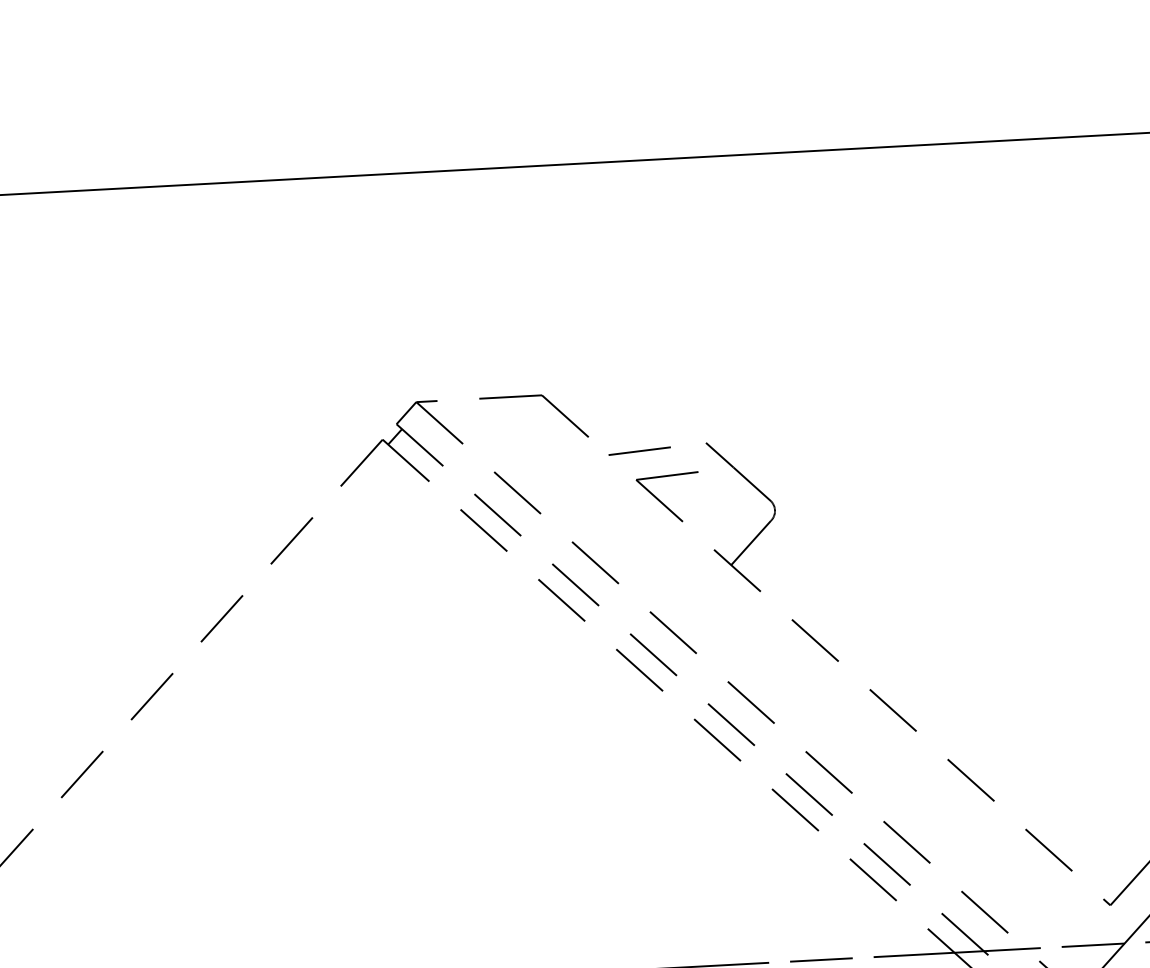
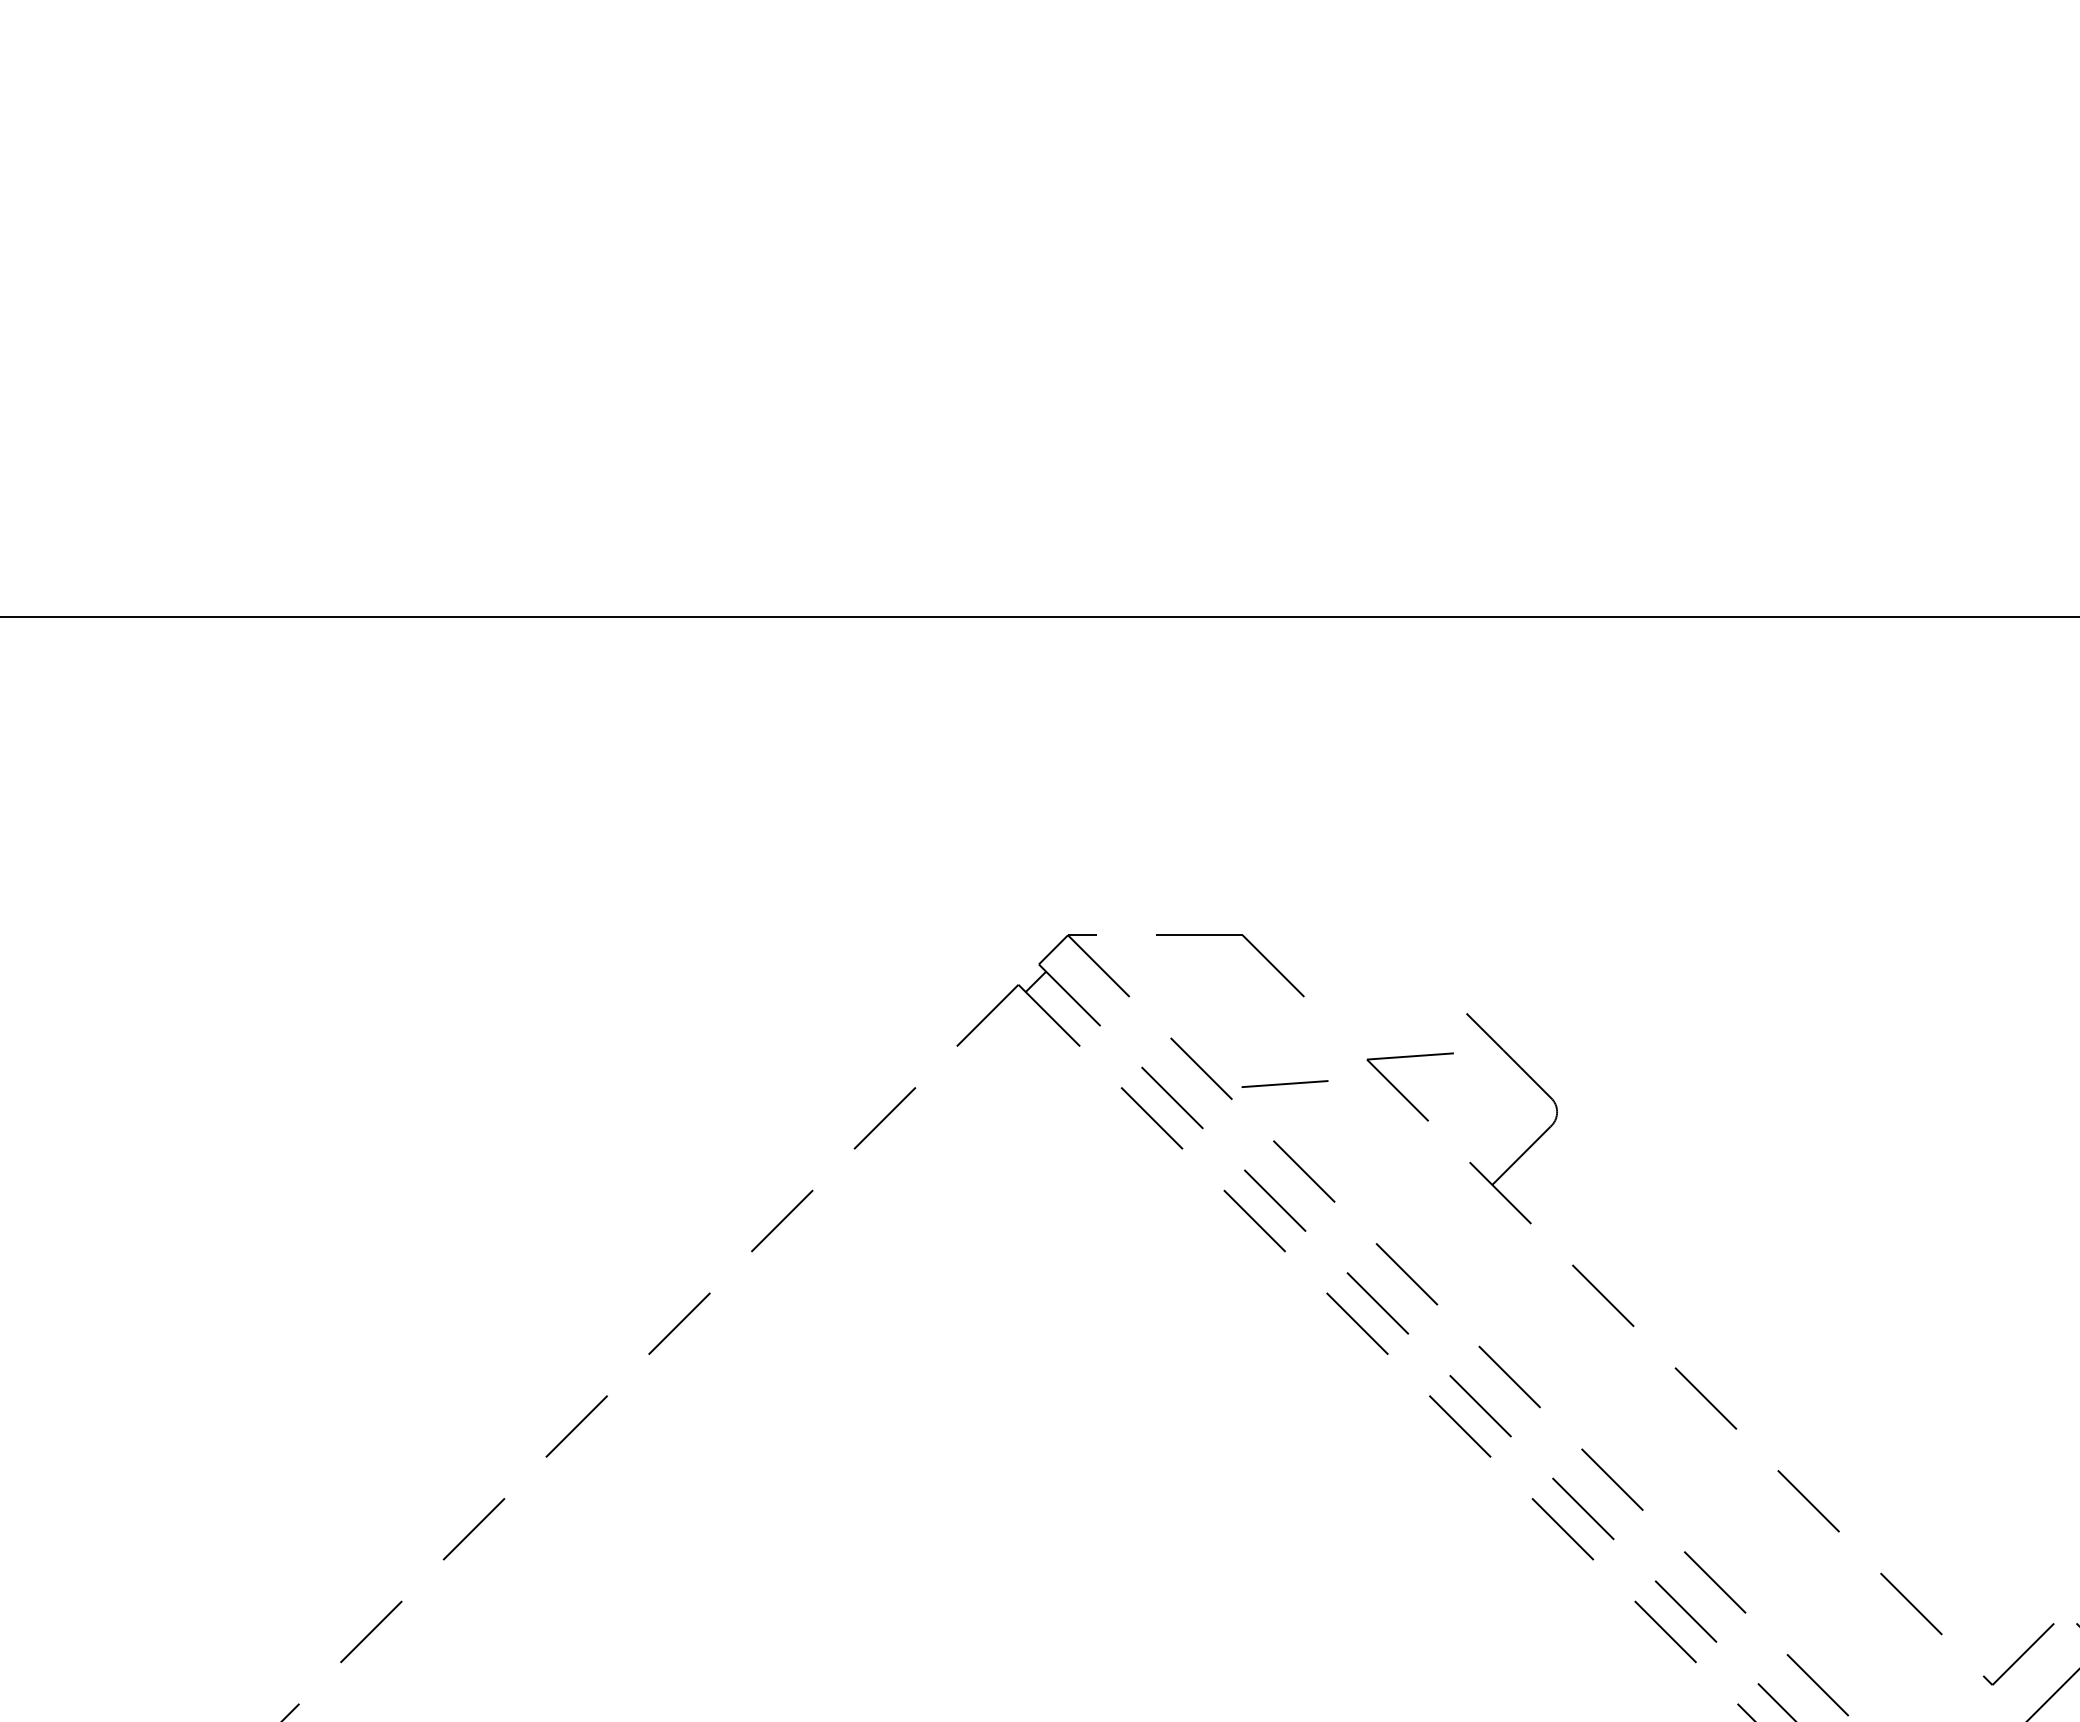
line: (639, 450) -> (1284, 1083), moved

